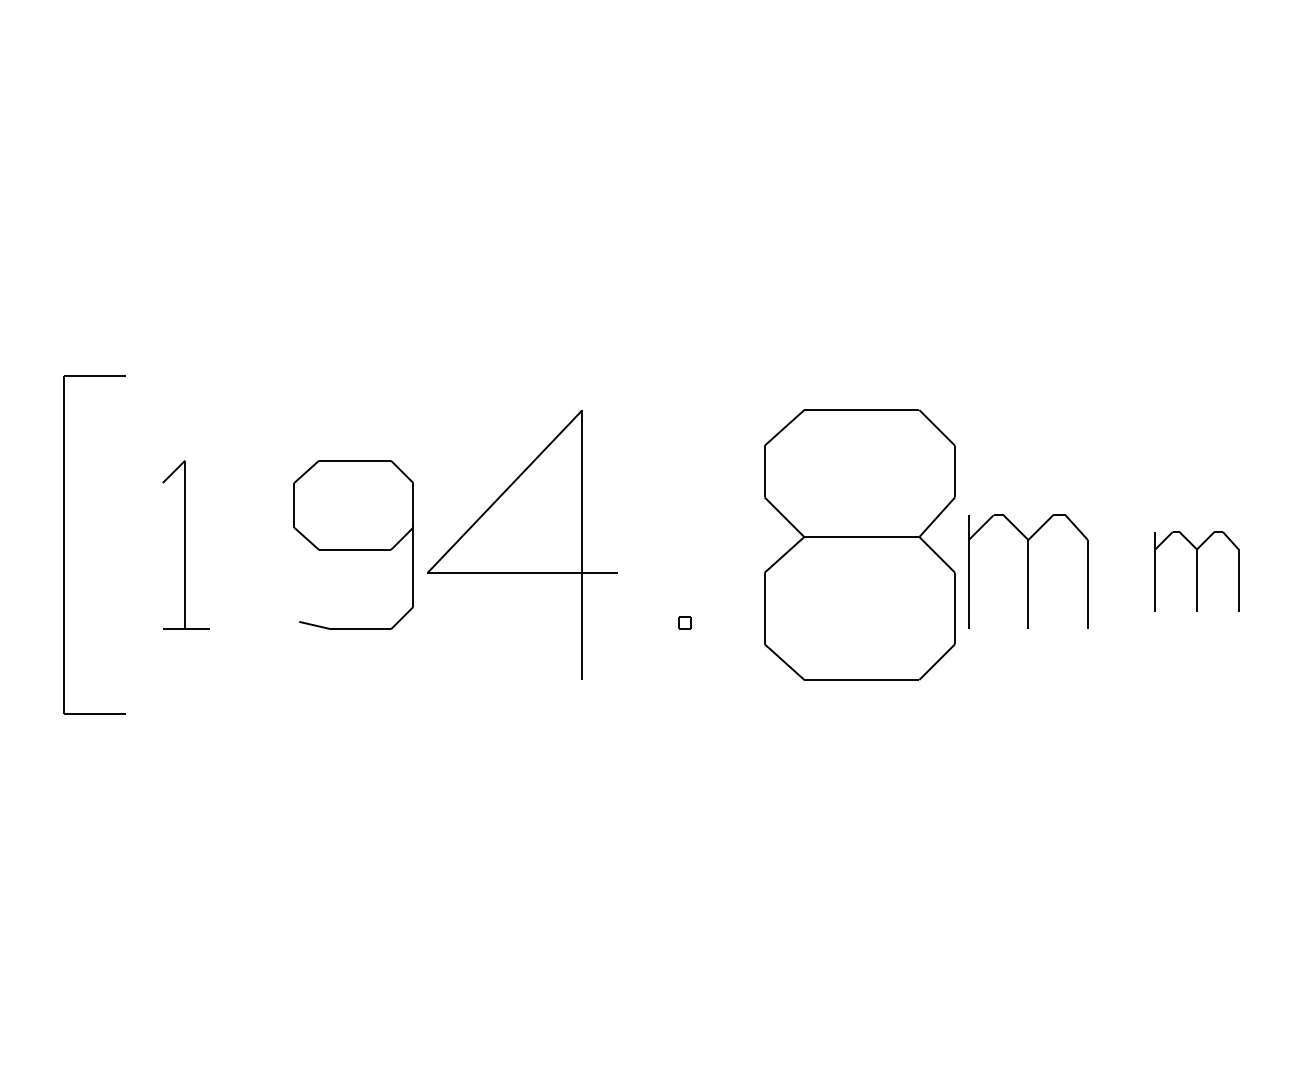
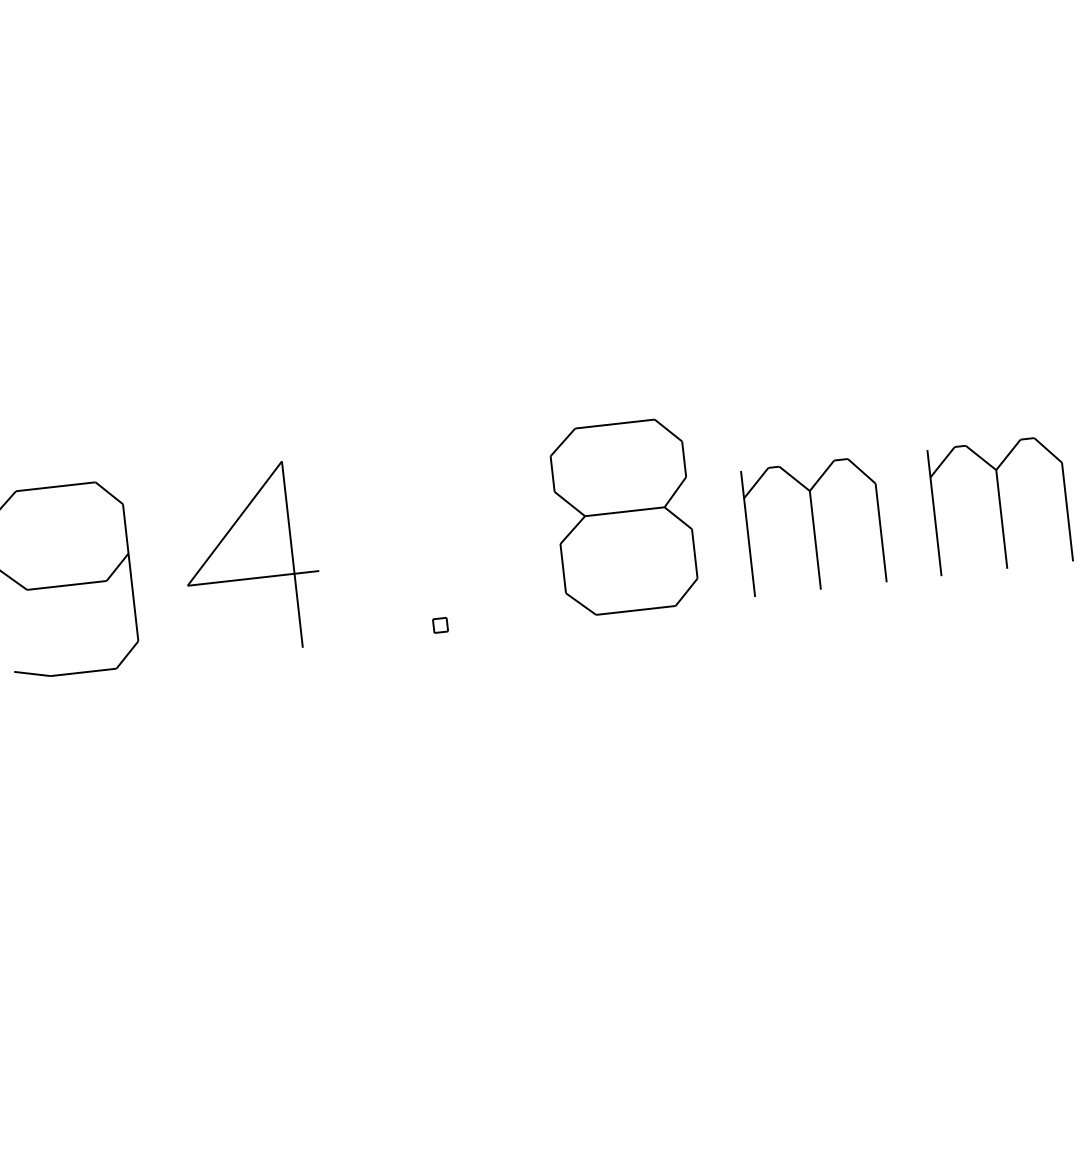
part: (521, 544) -> (250, 558), size x0.62
part: (859, 544) -> (623, 516), size x0.62
part: (1196, 571) -> (999, 504), size x1.43

